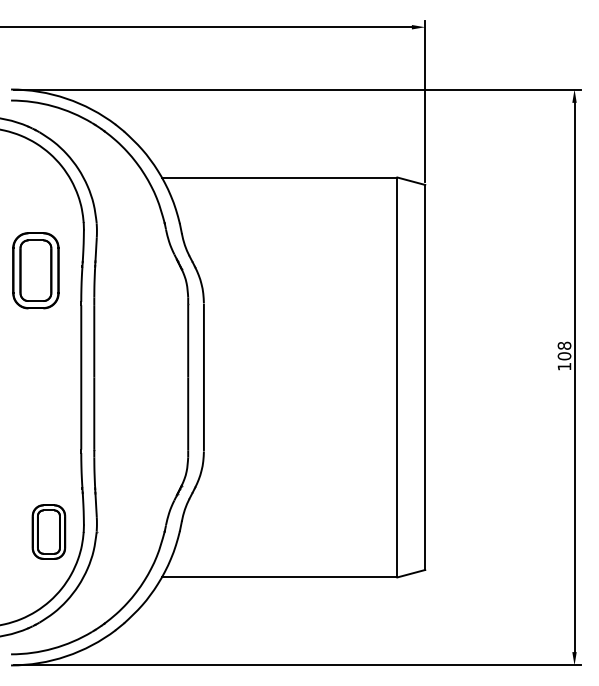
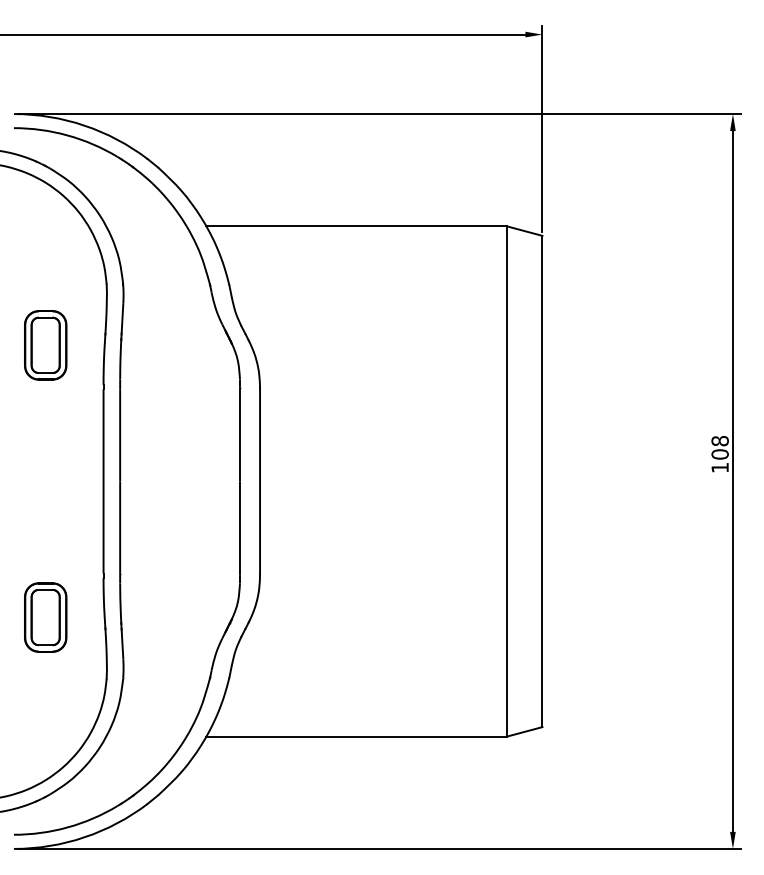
part: (35, 270) -> (45, 344), size x0.71
part: (48, 531) -> (45, 616), moved

